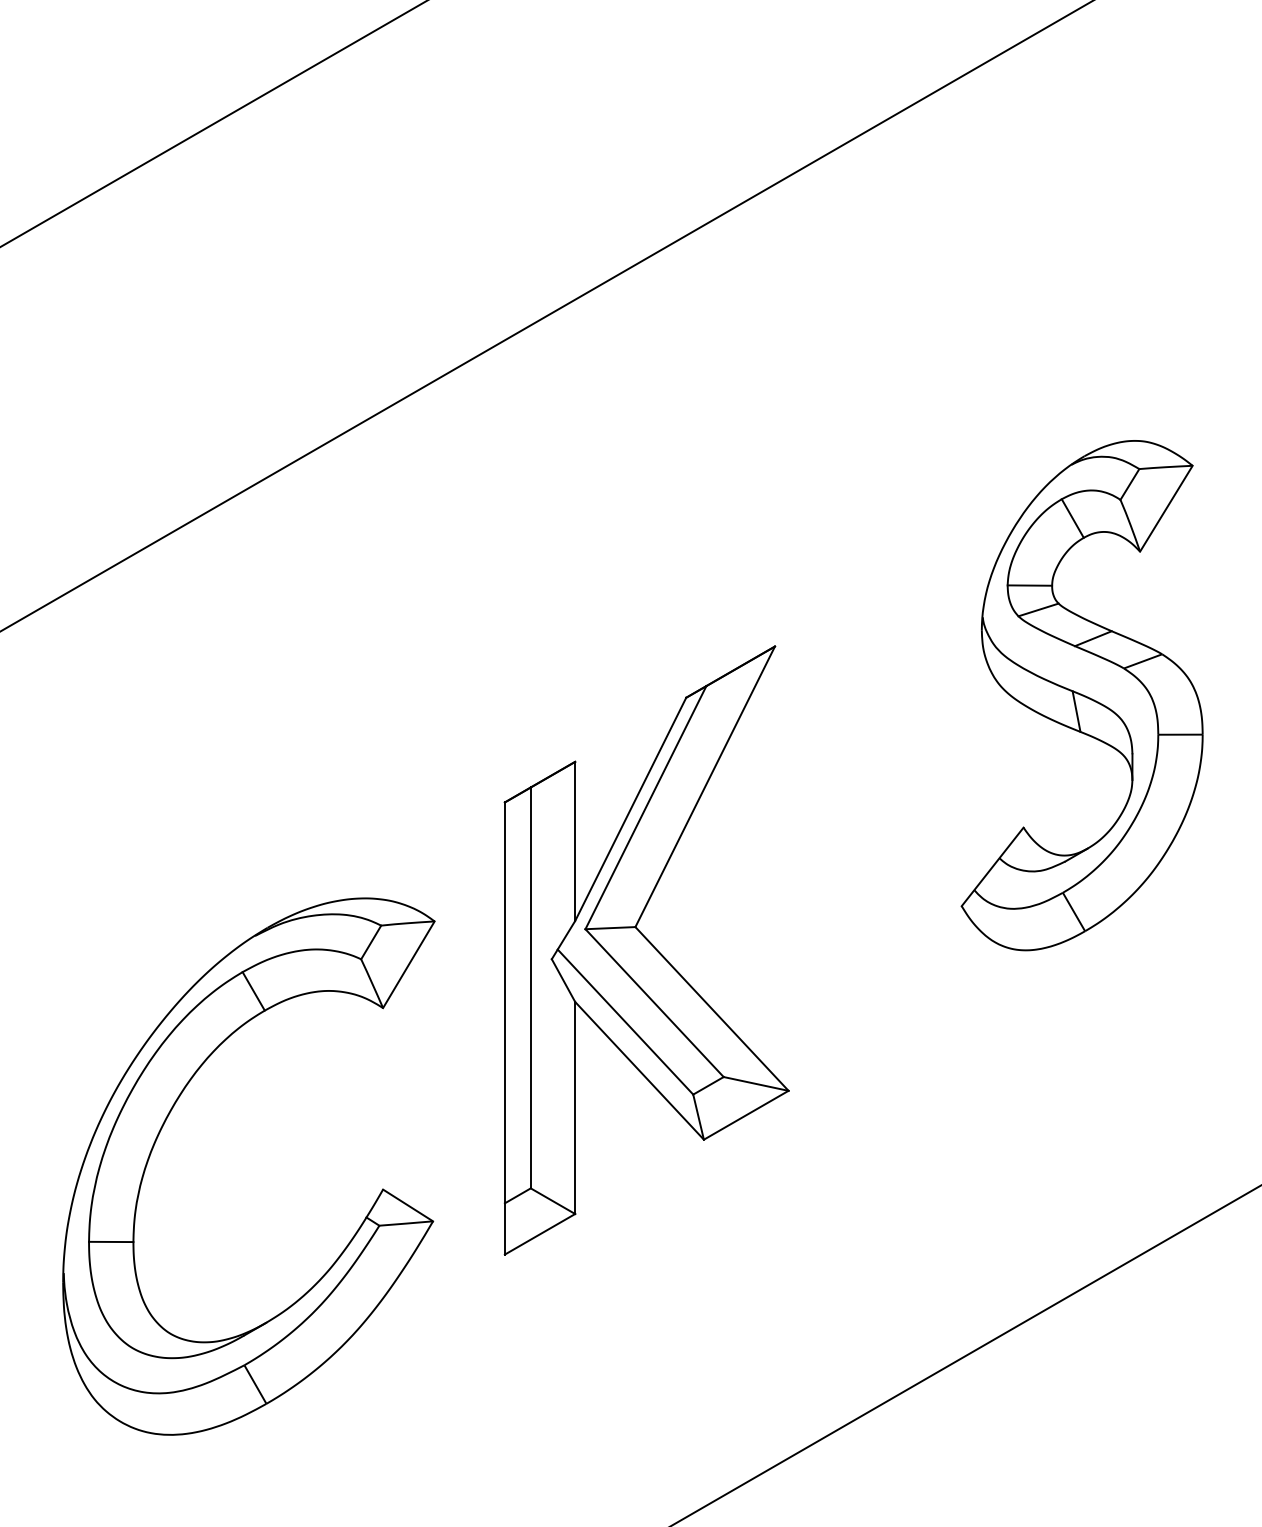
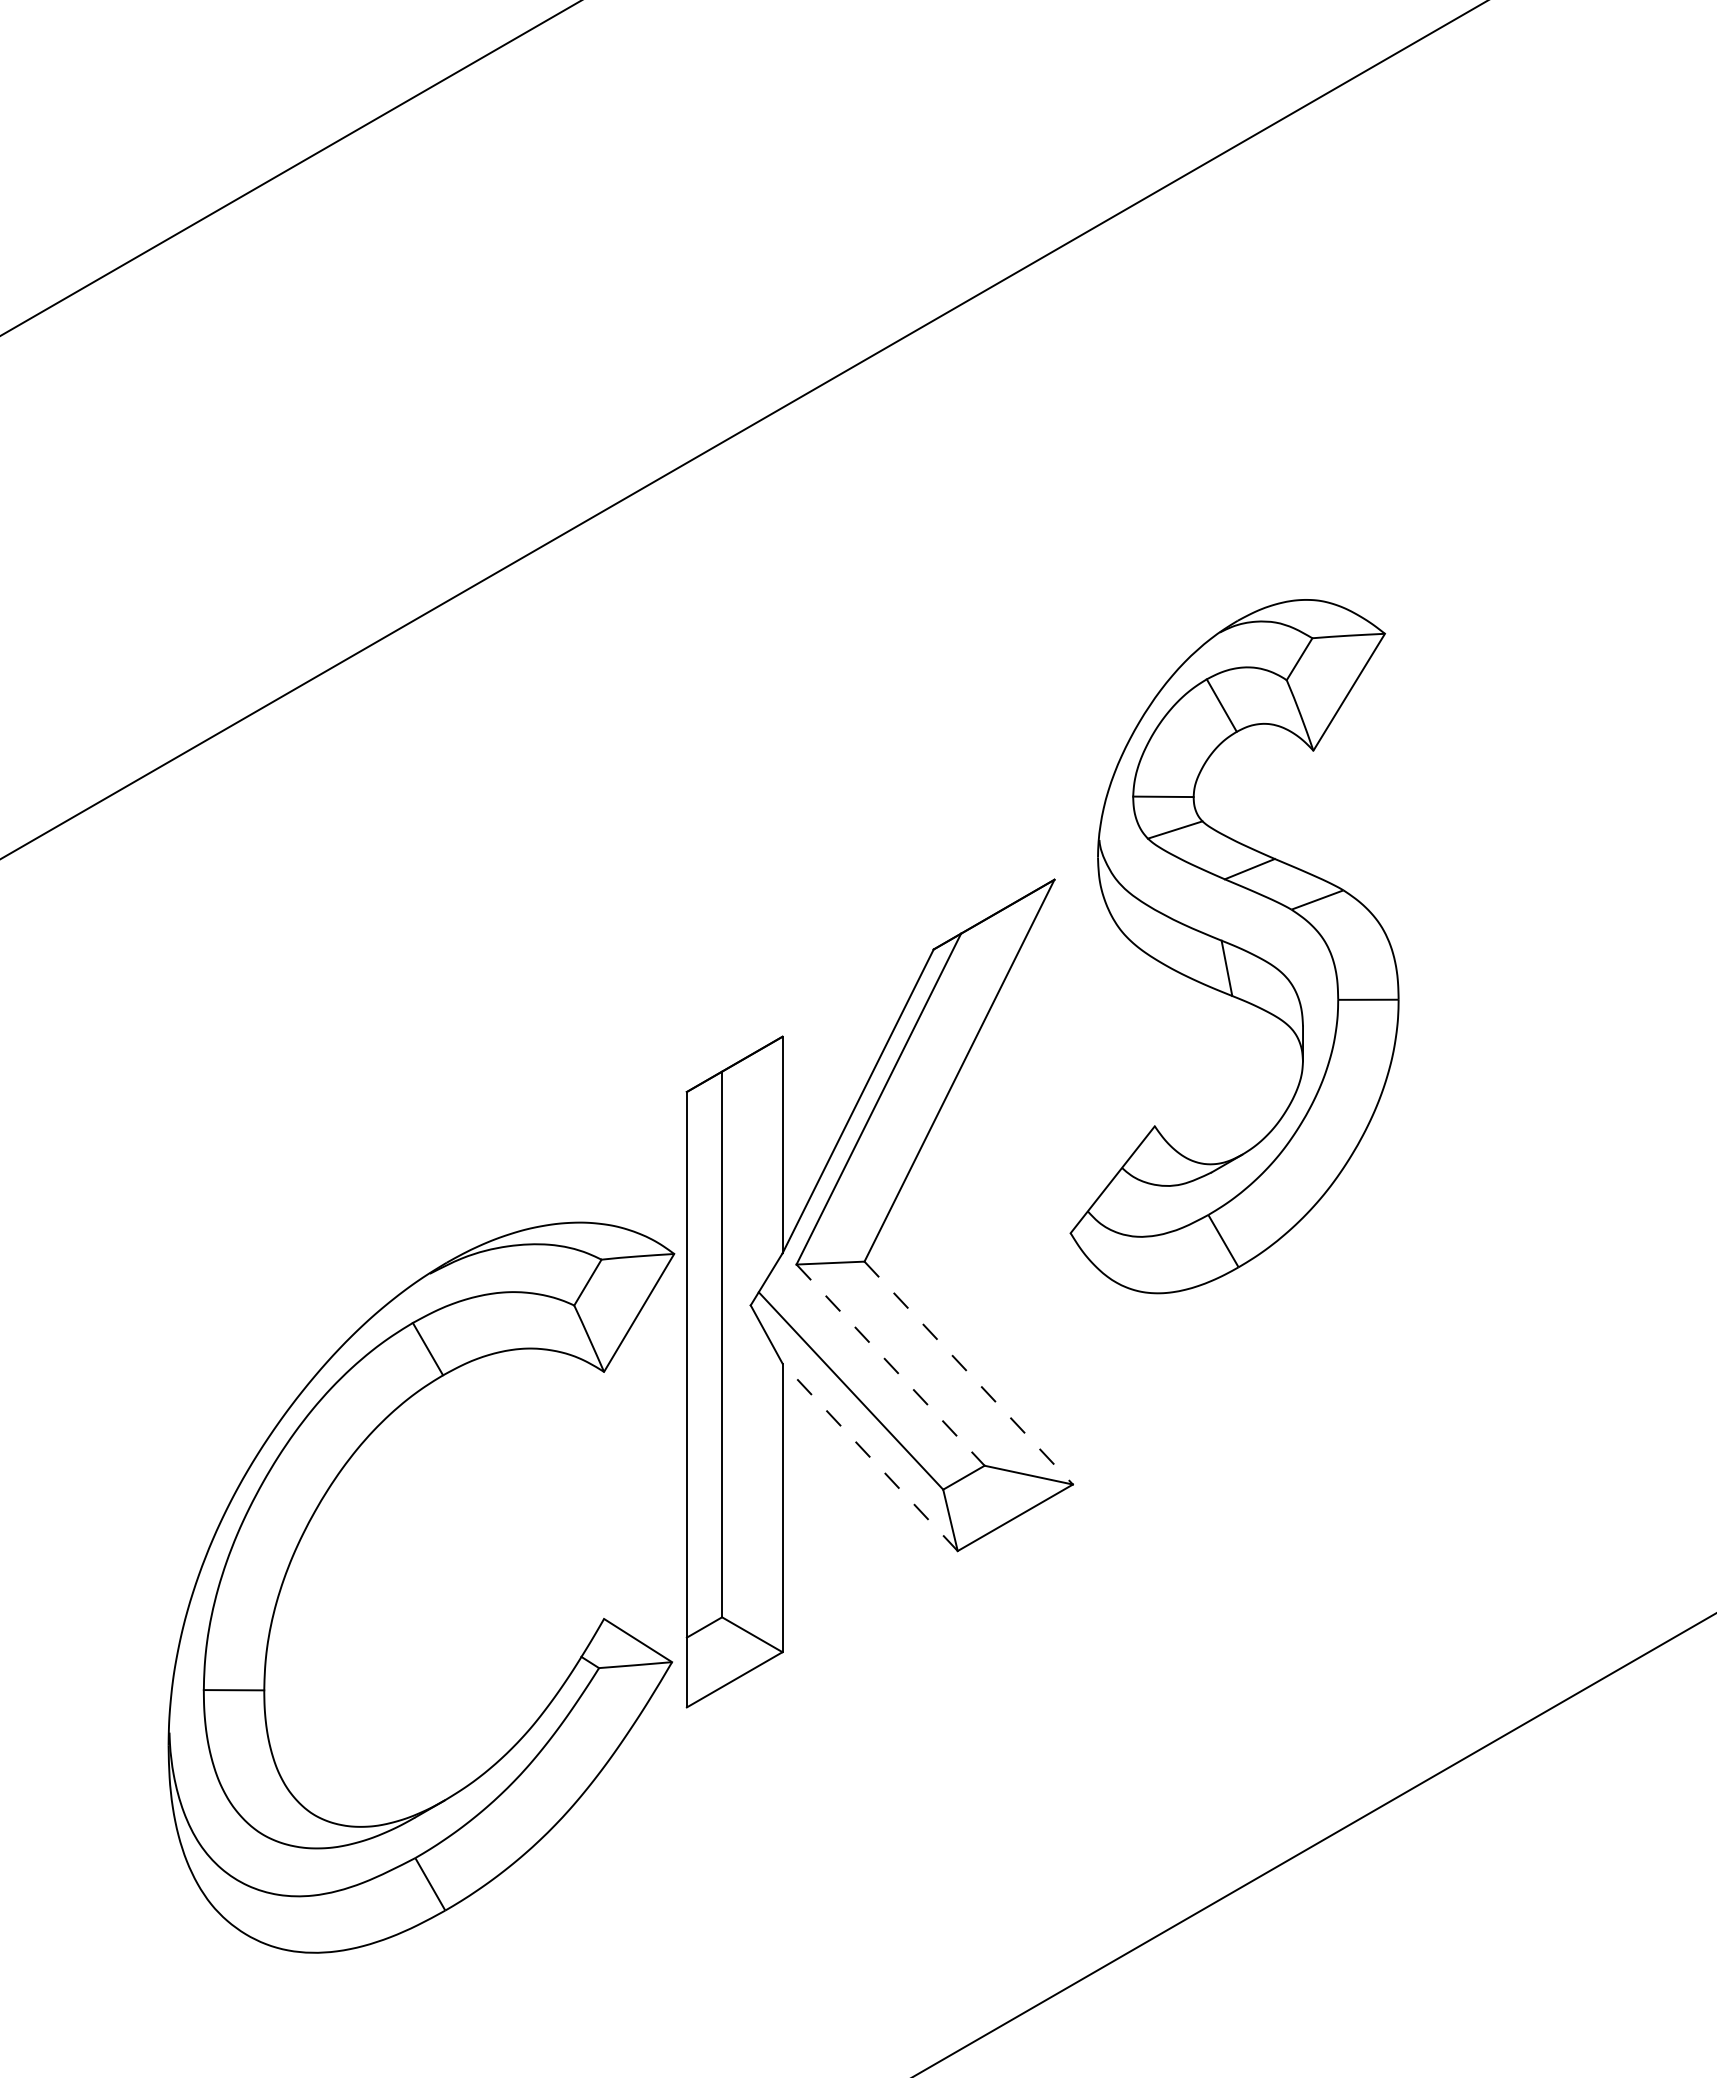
part: (1082, 695) -> (1234, 946), moved
line: (654, 1003) -> (890, 1365), solid -> dashed
line: (711, 1009) -> (968, 1373), solid -> dashed
line: (639, 1070) -> (869, 1456), solid -> dashed
part: (168, 1117) -> (311, 1520), moved

